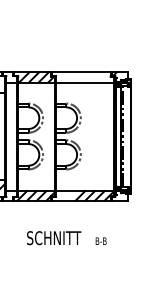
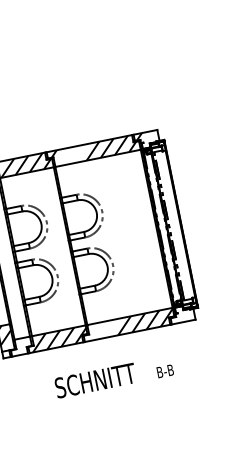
hatch: (83, 76) -> (93, 150), added
text: (66, 238) -> (113, 377), moved

